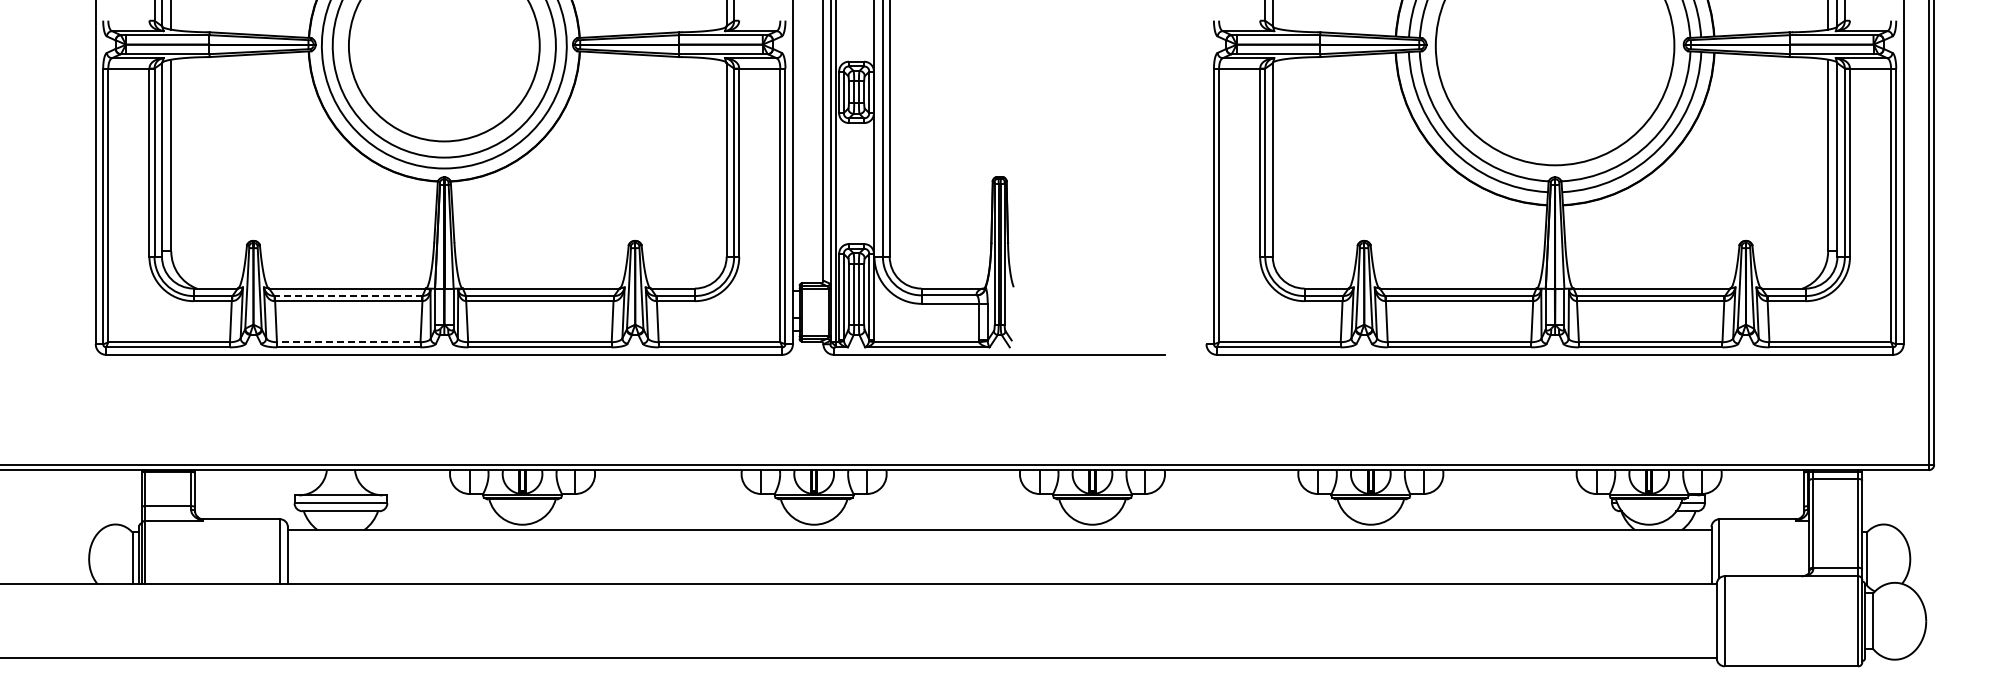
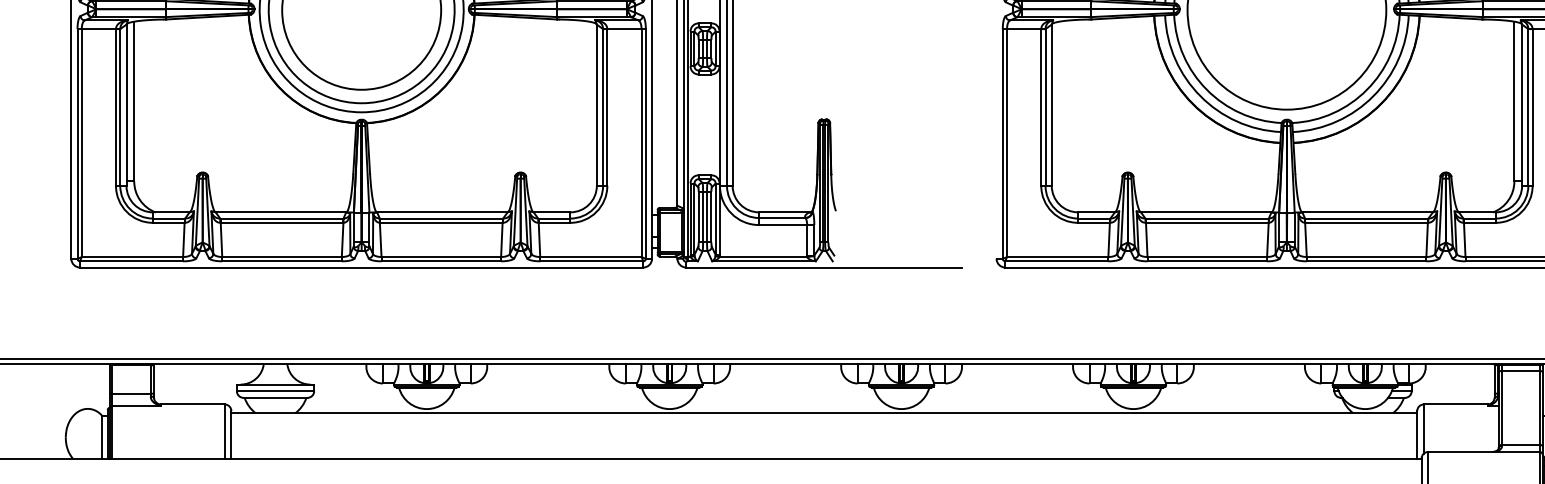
line: (348, 296) -> (281, 218), dashed -> solid
line: (348, 342) -> (281, 257), dashed -> solid

